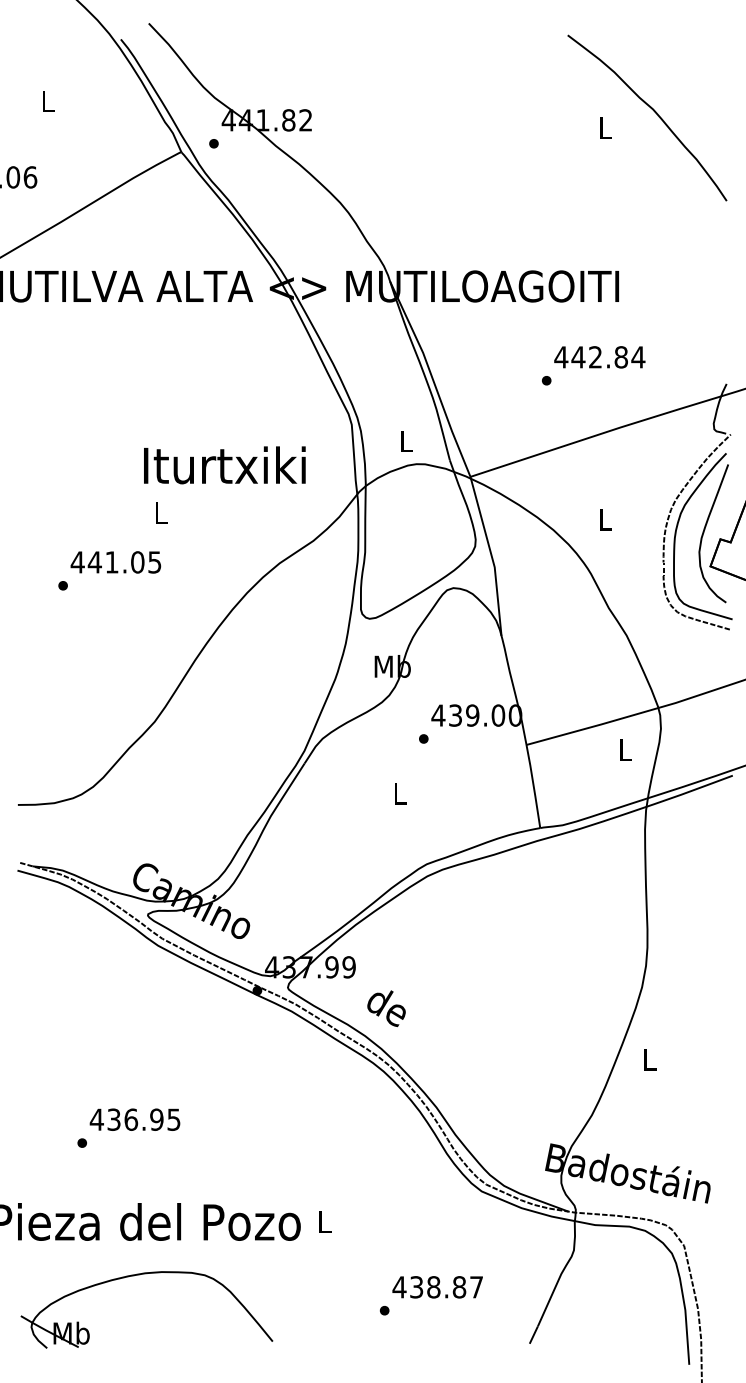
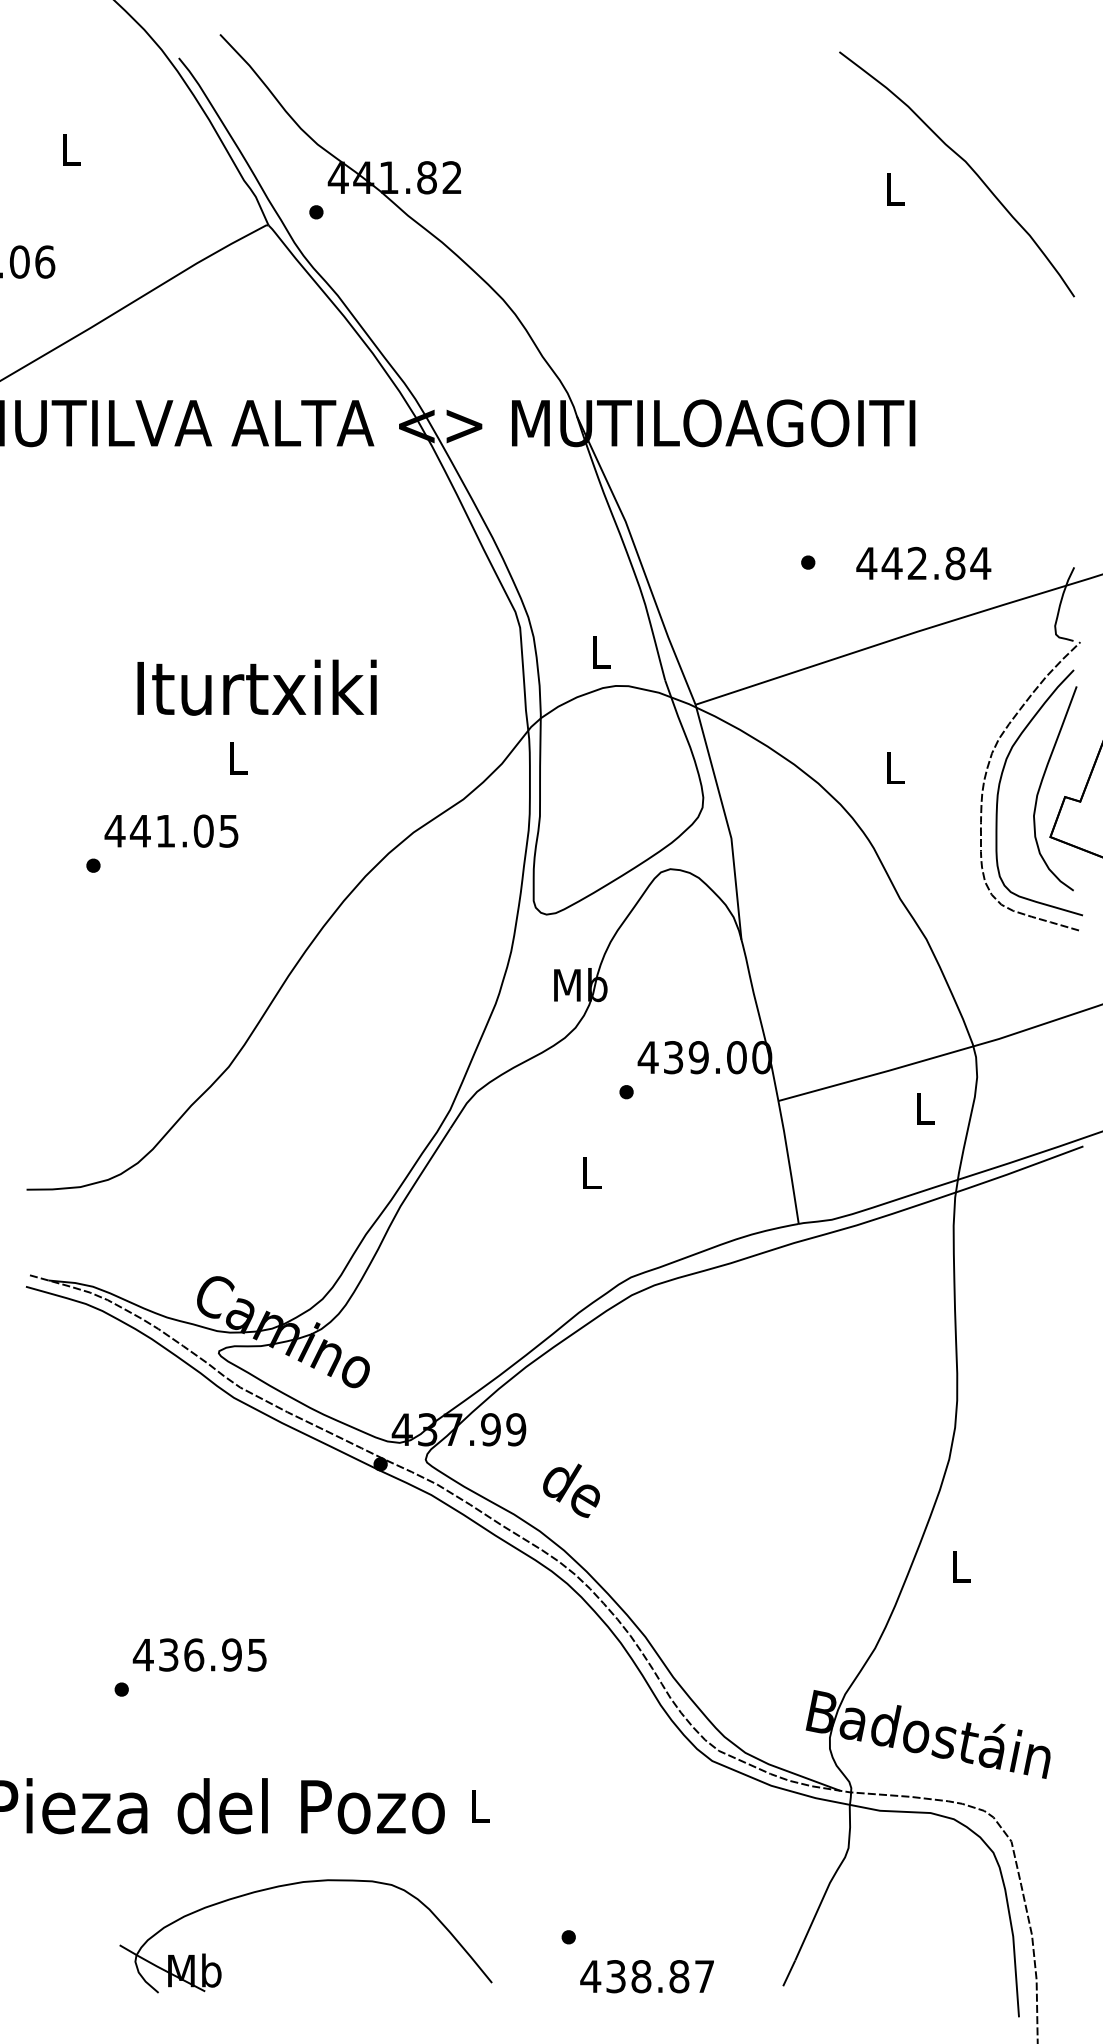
text: (599, 357) -> (923, 563), moved
text: (224, 465) -> (256, 687), moved
part: (139, 1275) -> (295, 1885), moved
text: (437, 1287) -> (646, 1976), moved

